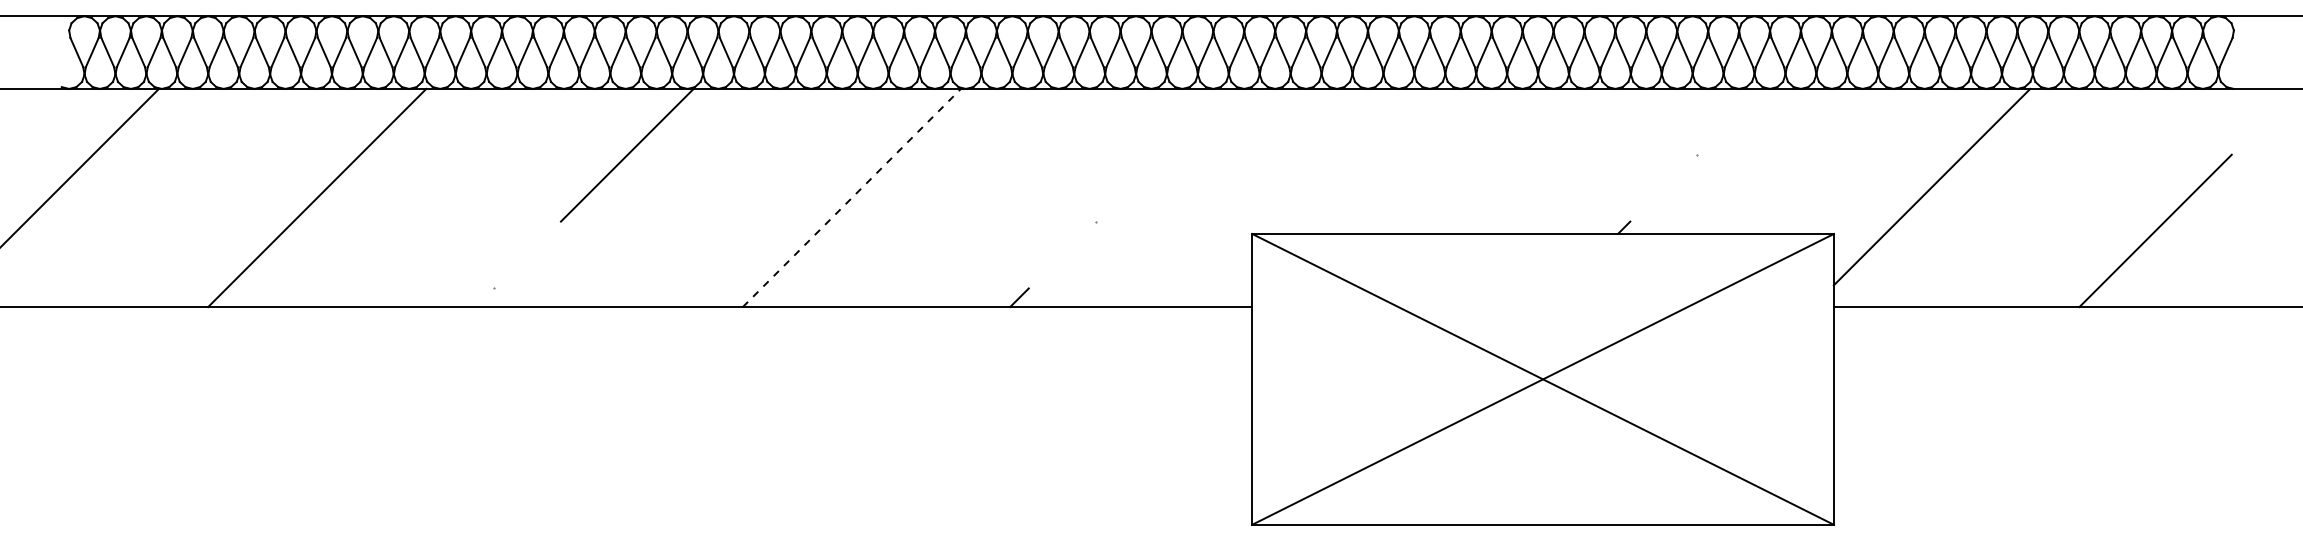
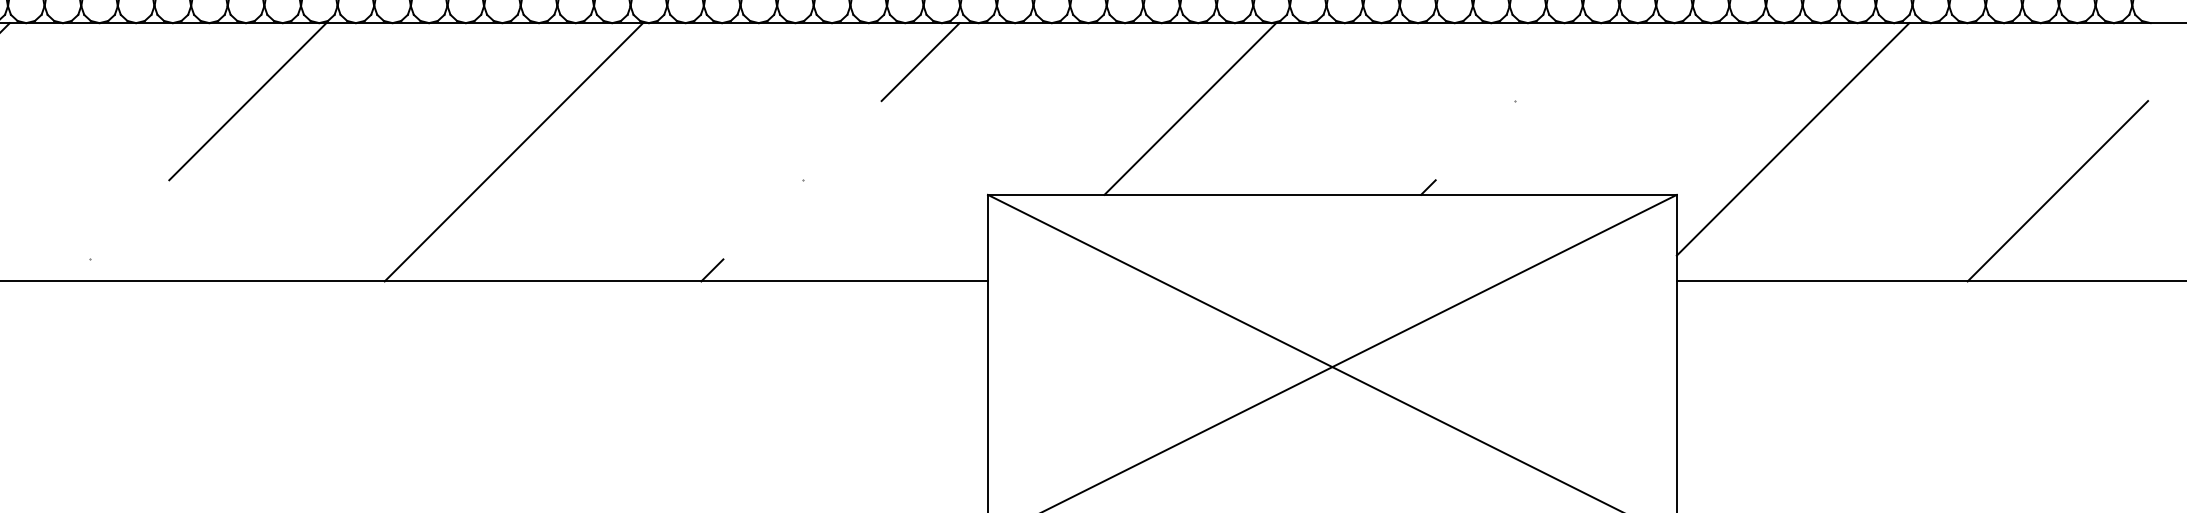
line: (1195, 121) -> (920, 61), added
line: (1422, 160) -> (1189, 107), added
line: (852, 197) -> (514, 151), dashed -> solid

